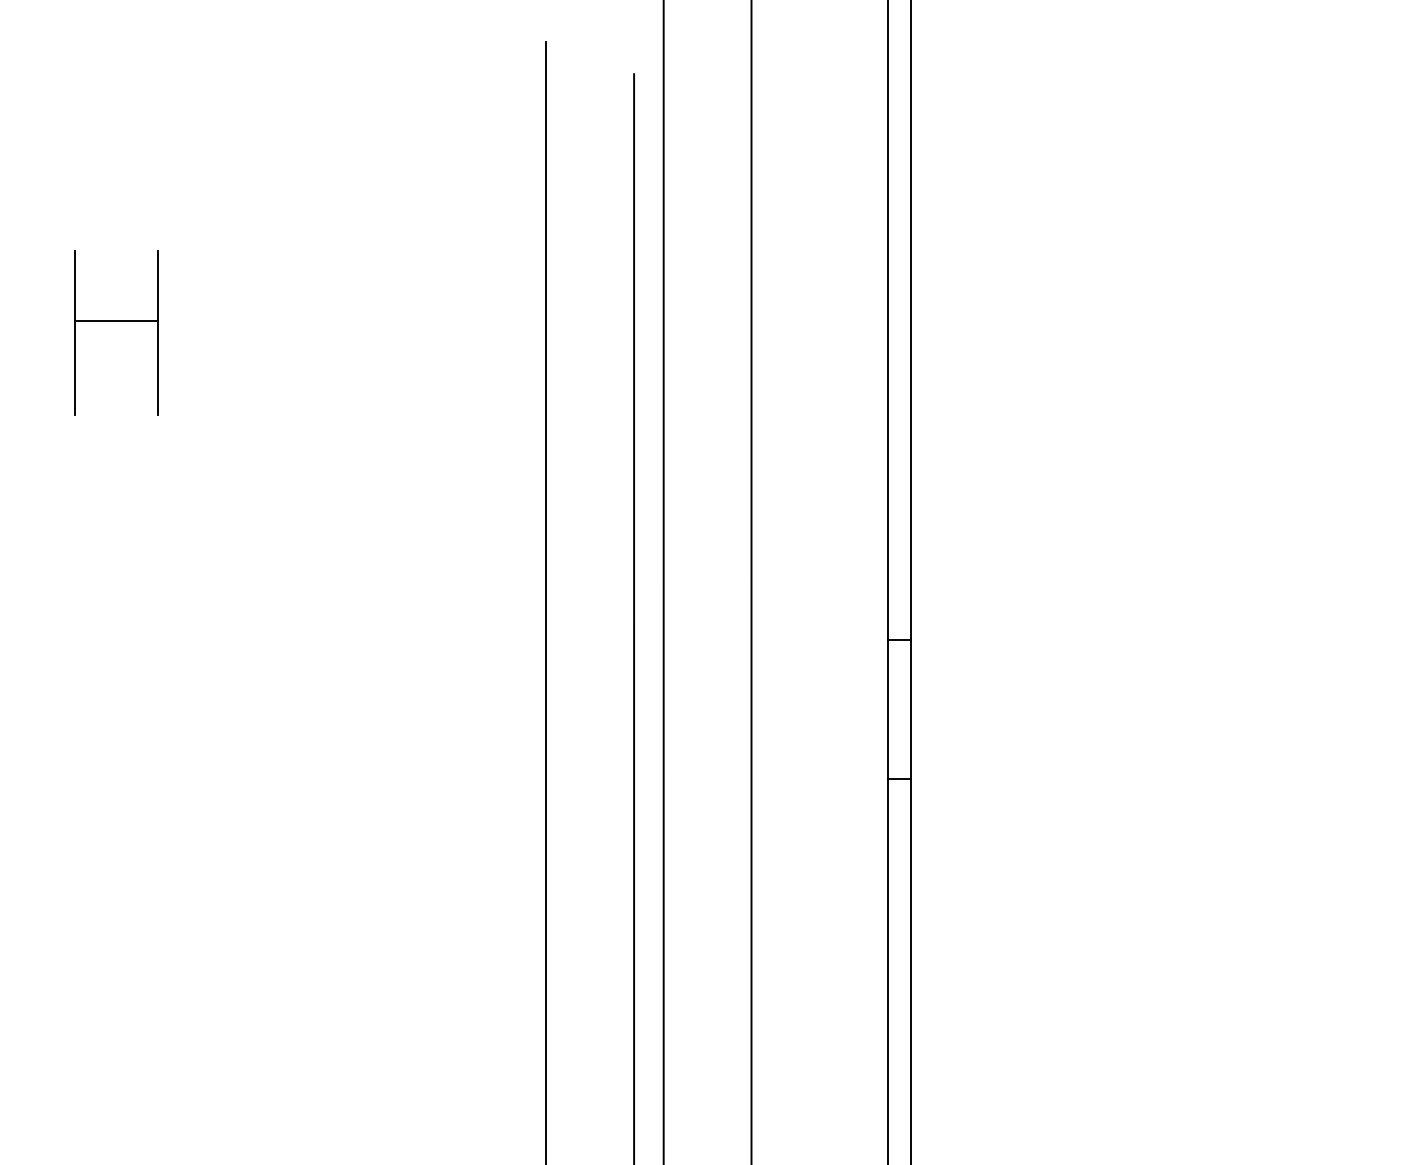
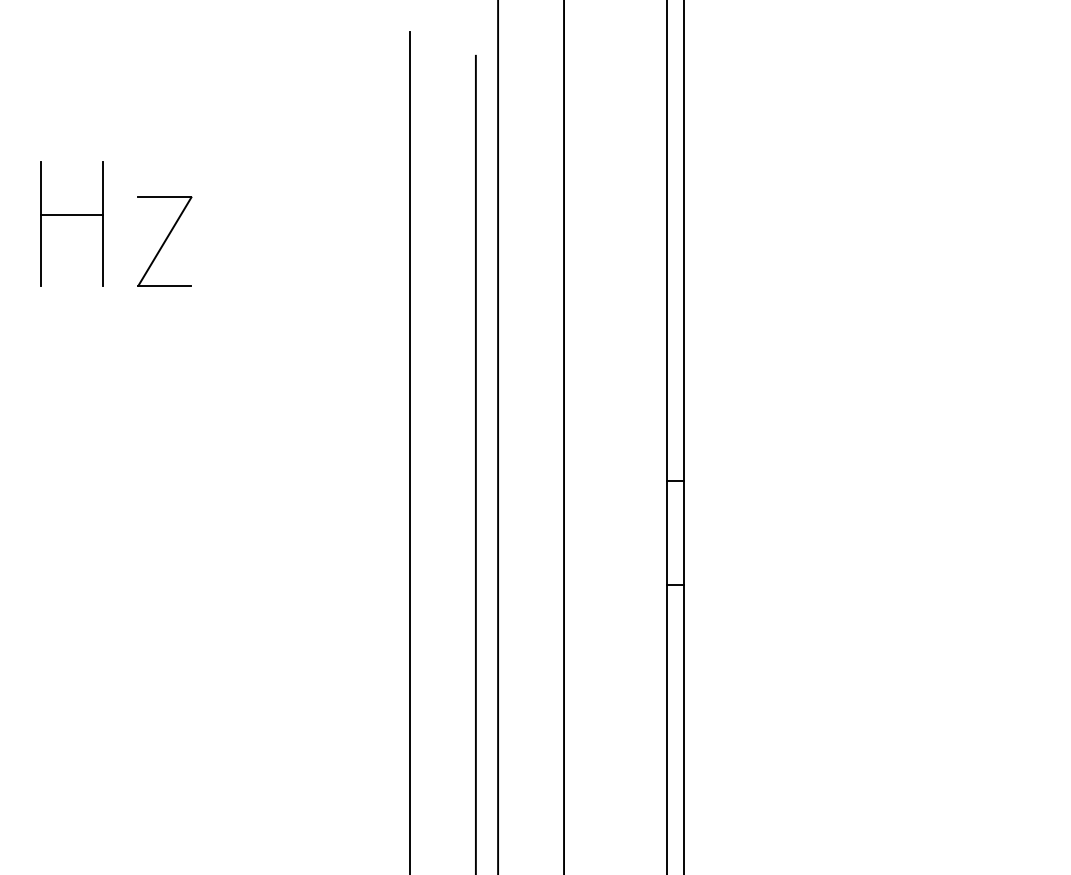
part: (116, 321) -> (72, 215), moved
part: (219, 321) -> (164, 241), added

